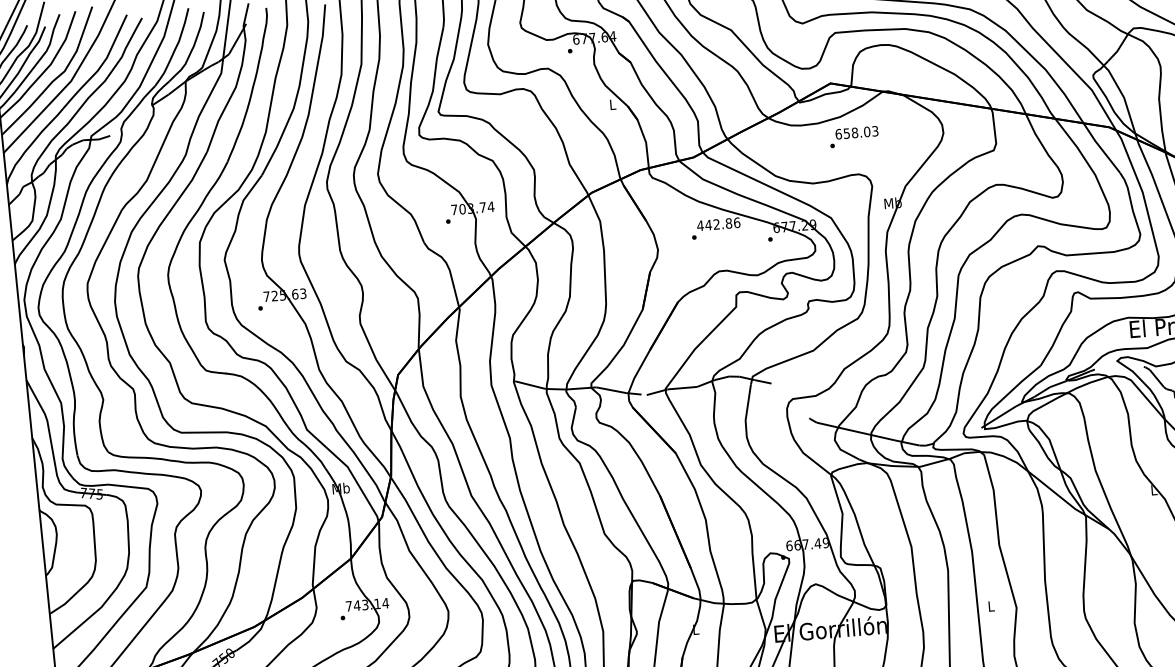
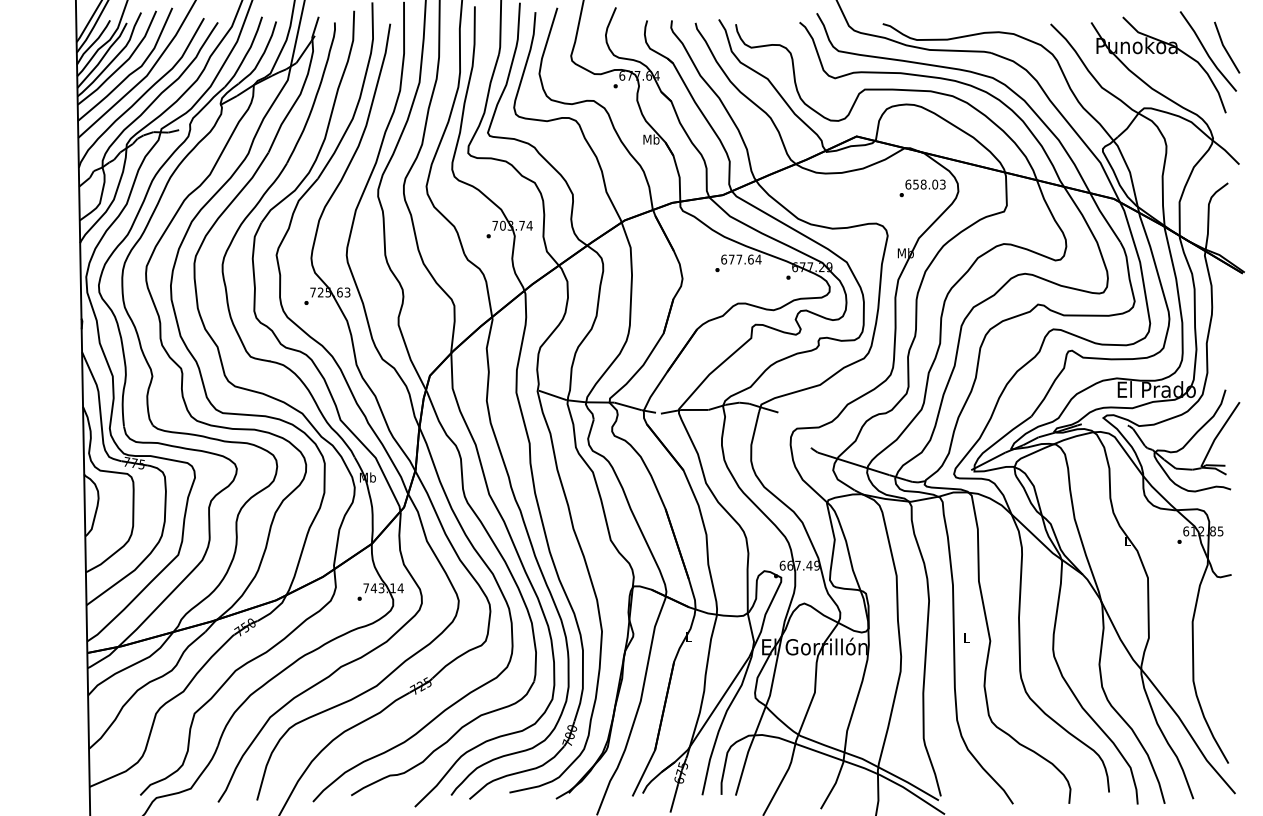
text: (612, 104) -> (651, 139), L -> Mb
text: (854, 137) -> (922, 188), moved
text: (717, 224) -> (740, 259), 442.86 -> 677.64

